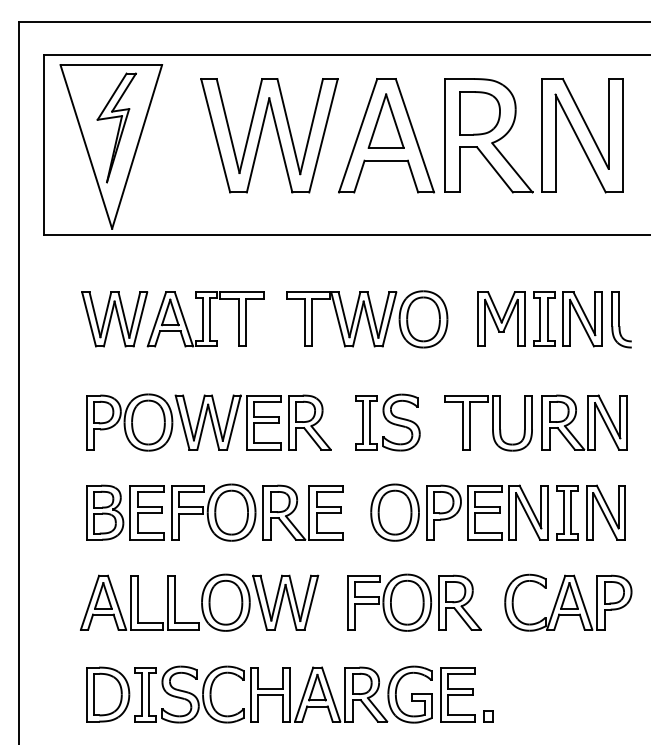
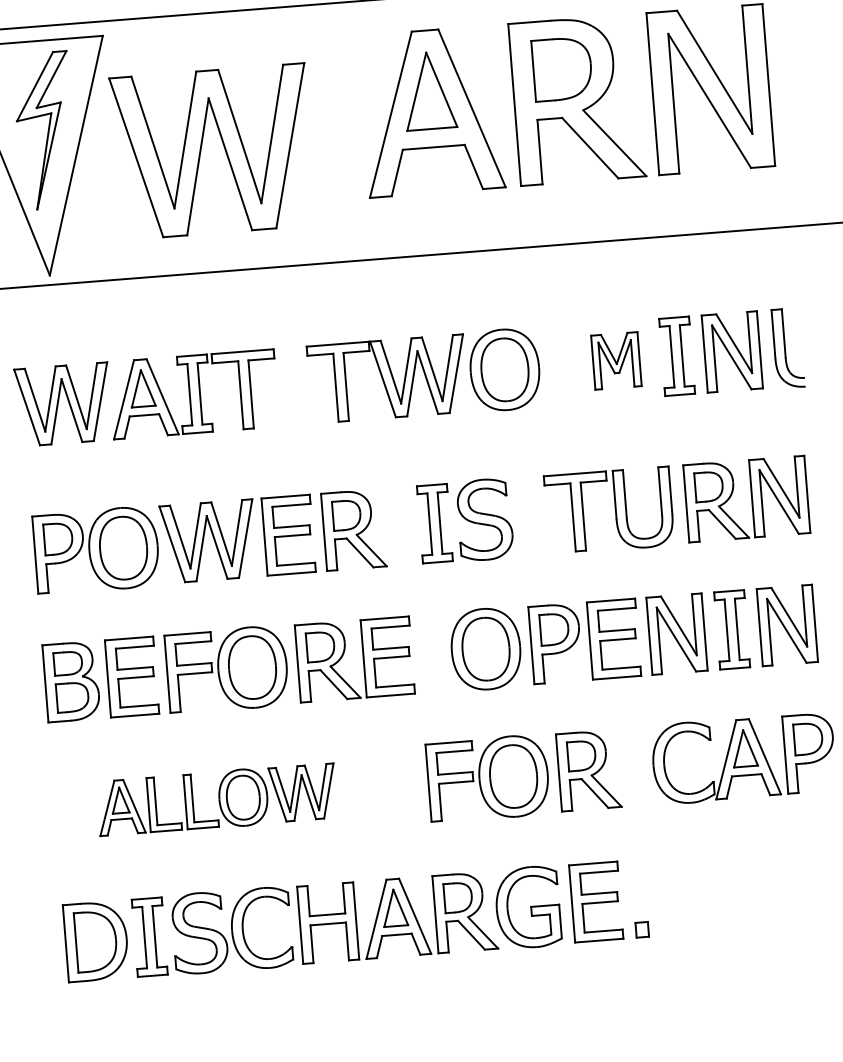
part: (262, 132) -> (202, 147), moved
part: (501, 318) -> (616, 359), size x0.7
part: (199, 602) -> (216, 799), size x0.7

